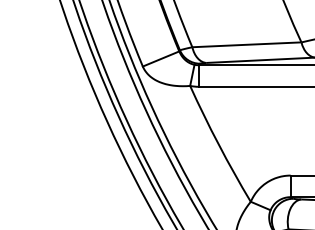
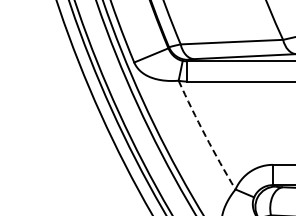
arc: (218, 144) -> (205, 135), solid -> dashed

